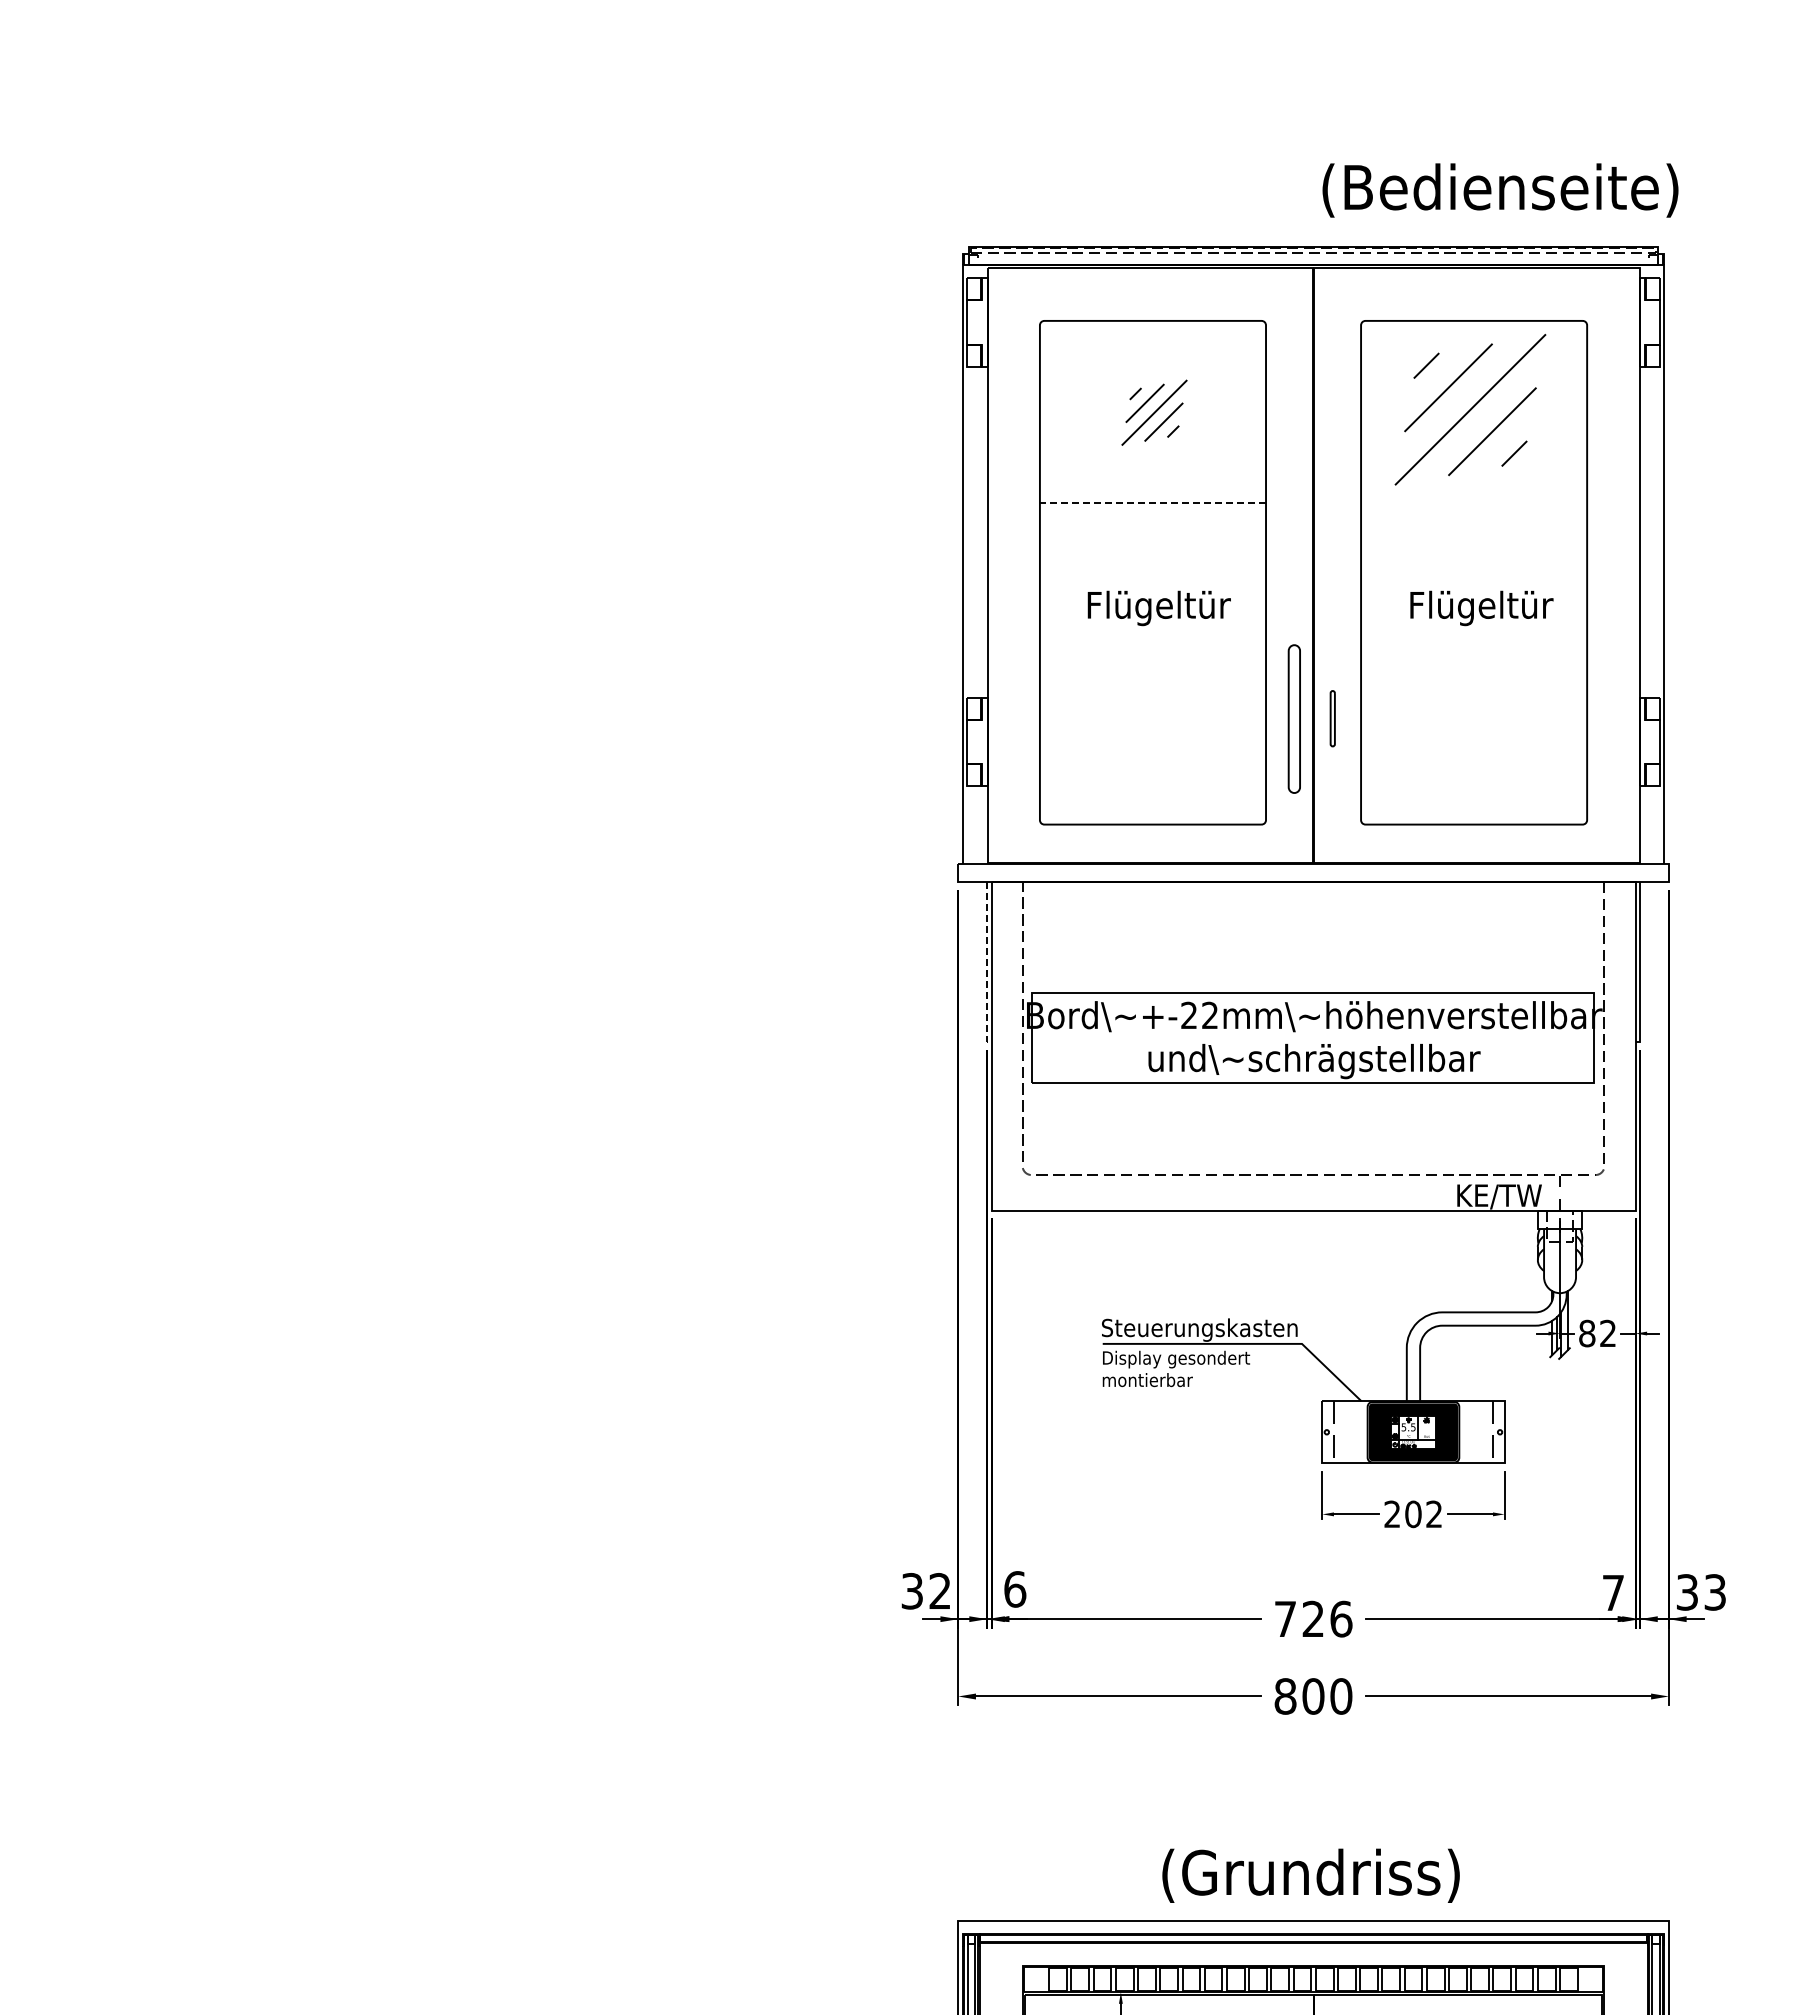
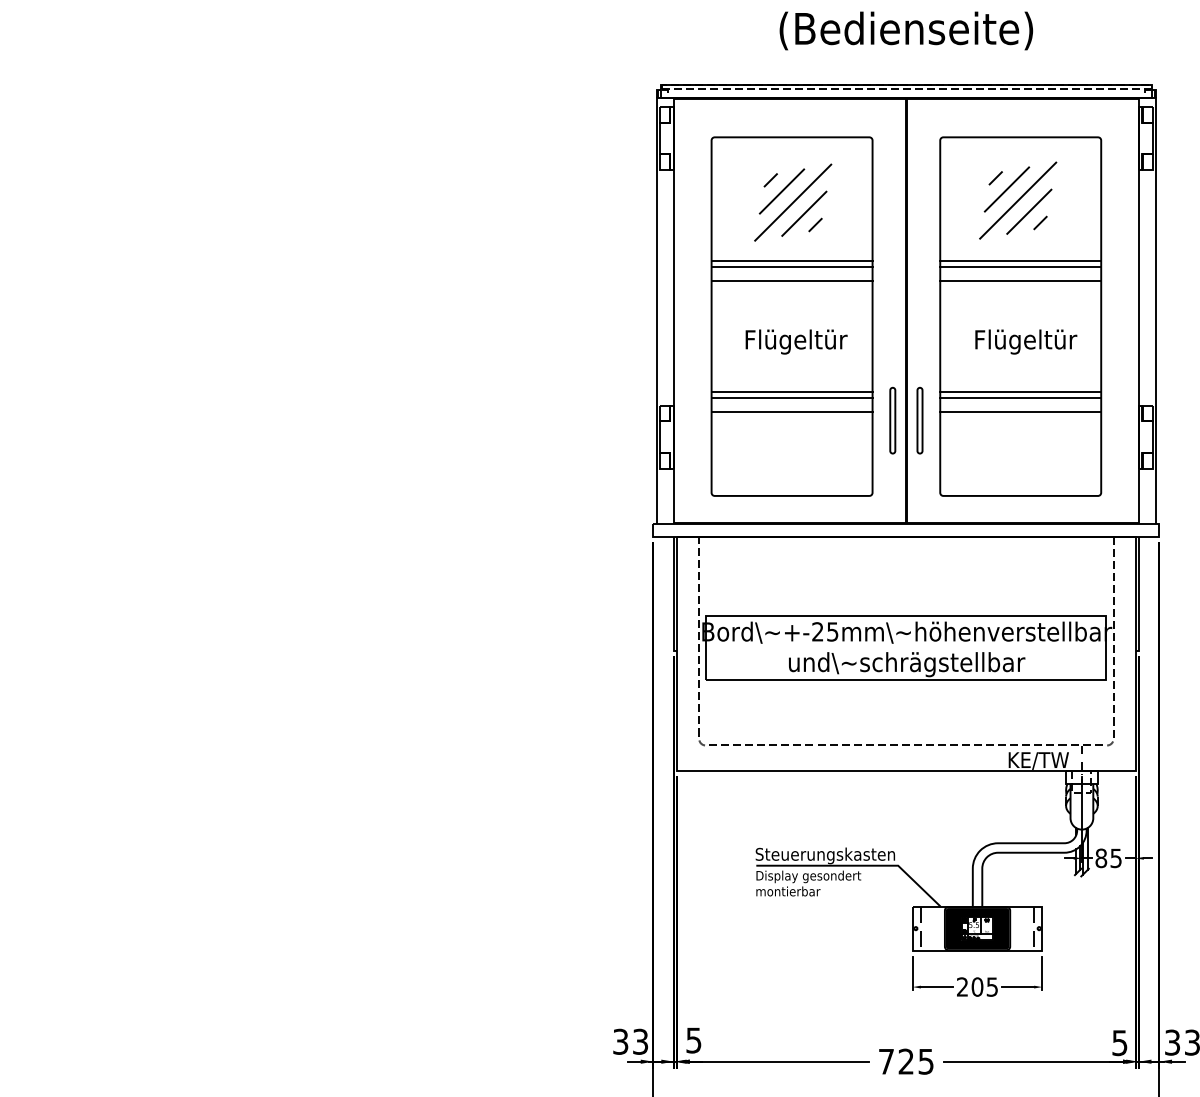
text: (1500, 190) -> (906, 30), moved
part: (1470, 409) -> (1018, 200), size x0.71
part: (1154, 412) -> (793, 202), size x1.67
line: (1152, 494) -> (791, 260), added
line: (1474, 494) -> (1021, 260), added
line: (1152, 503) -> (791, 267), dashed -> solid
line: (1474, 503) -> (1021, 267), added
line: (1152, 523) -> (791, 281), added
line: (1474, 523) -> (1021, 281), added
line: (1152, 678) -> (791, 391), added
line: (1474, 678) -> (1021, 391), added
line: (1152, 687) -> (791, 398), added
line: (1474, 687) -> (1021, 398), added
line: (1152, 706) -> (791, 411), added
line: (1474, 706) -> (1021, 411), added
part: (1294, 718) -> (892, 420), size x0.62
part: (1332, 718) -> (919, 420), size x1.67
line: (987, 964) -> (674, 595), dashed -> solid
text: (1209, 1015) -> (832, 631), +-22mm -> +-25mm
text: (1607, 1333) -> (1115, 858), 82 -> 85
text: (1433, 1514) -> (991, 987), 202 -> 205
text: (1015, 1589) -> (694, 1040), 6 -> 5
text: (939, 1591) -> (640, 1042), 32 -> 33
text: (1613, 1593) -> (1119, 1043), 7 -> 5
text: (1341, 1618) -> (926, 1061), 726 -> 725

